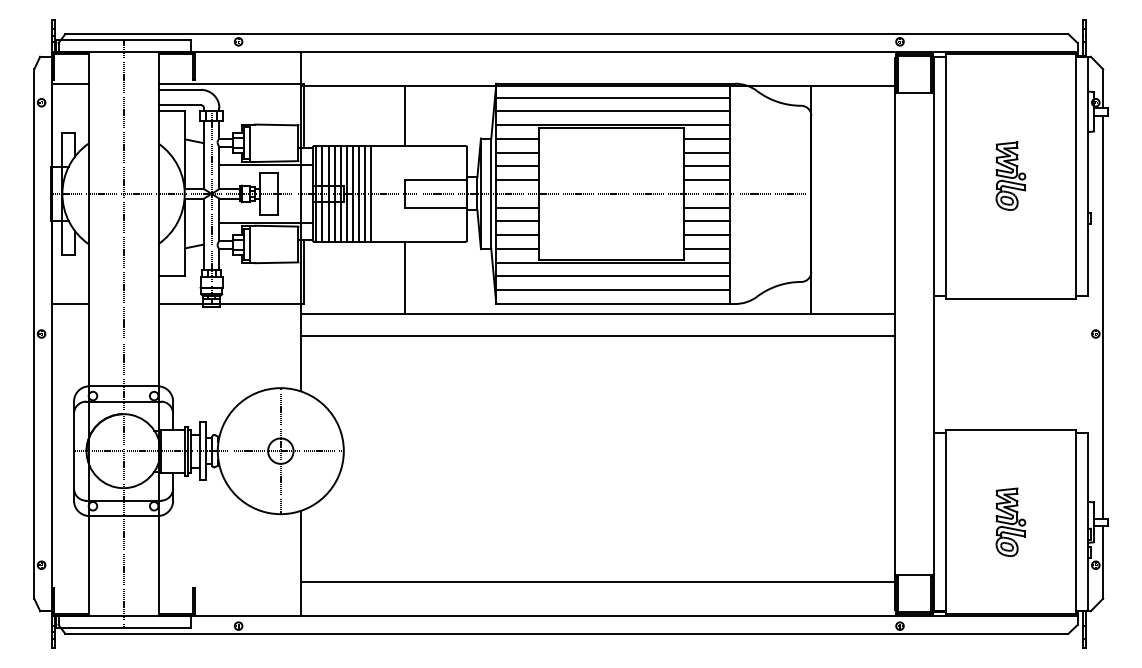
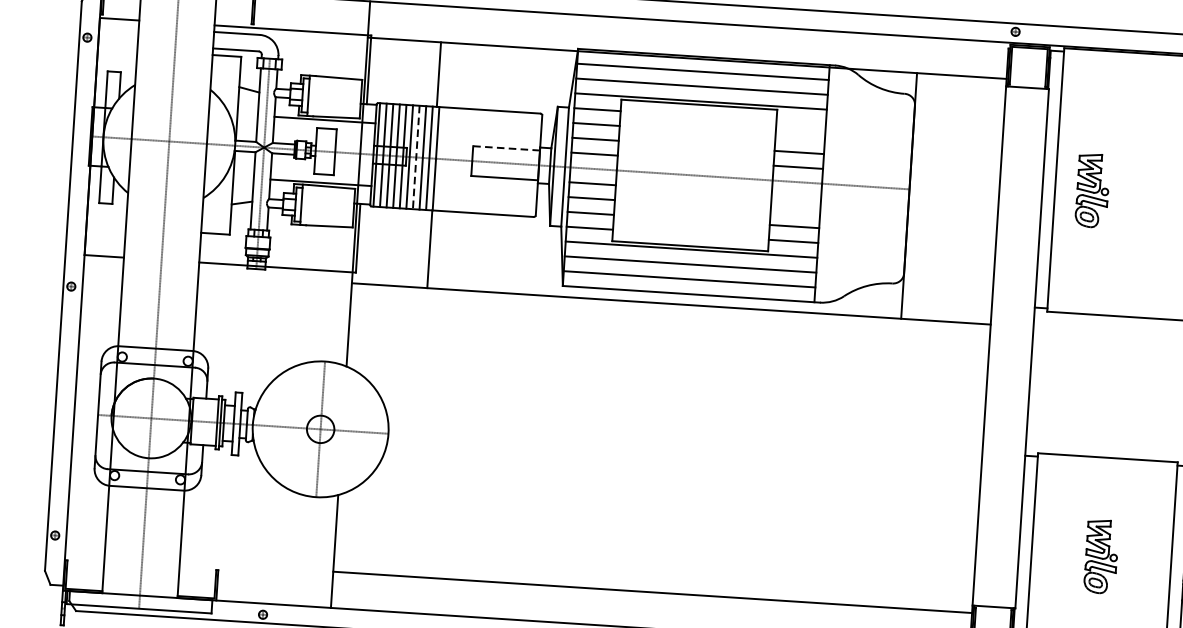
line: (405, 115) -> (439, 74), moved
line: (707, 138) -> (801, 122), removed
line: (707, 152) -> (800, 137), removed
part: (1010, 175) -> (1092, 189), moved
line: (436, 180) -> (507, 148), solid -> dashed
line: (353, 194) -> (416, 158), solid -> dashed
line: (707, 207) -> (796, 196), removed
line: (707, 221) -> (795, 211), removed
line: (405, 277) -> (430, 248), moved
line: (597, 335) -> (669, 326), removed

